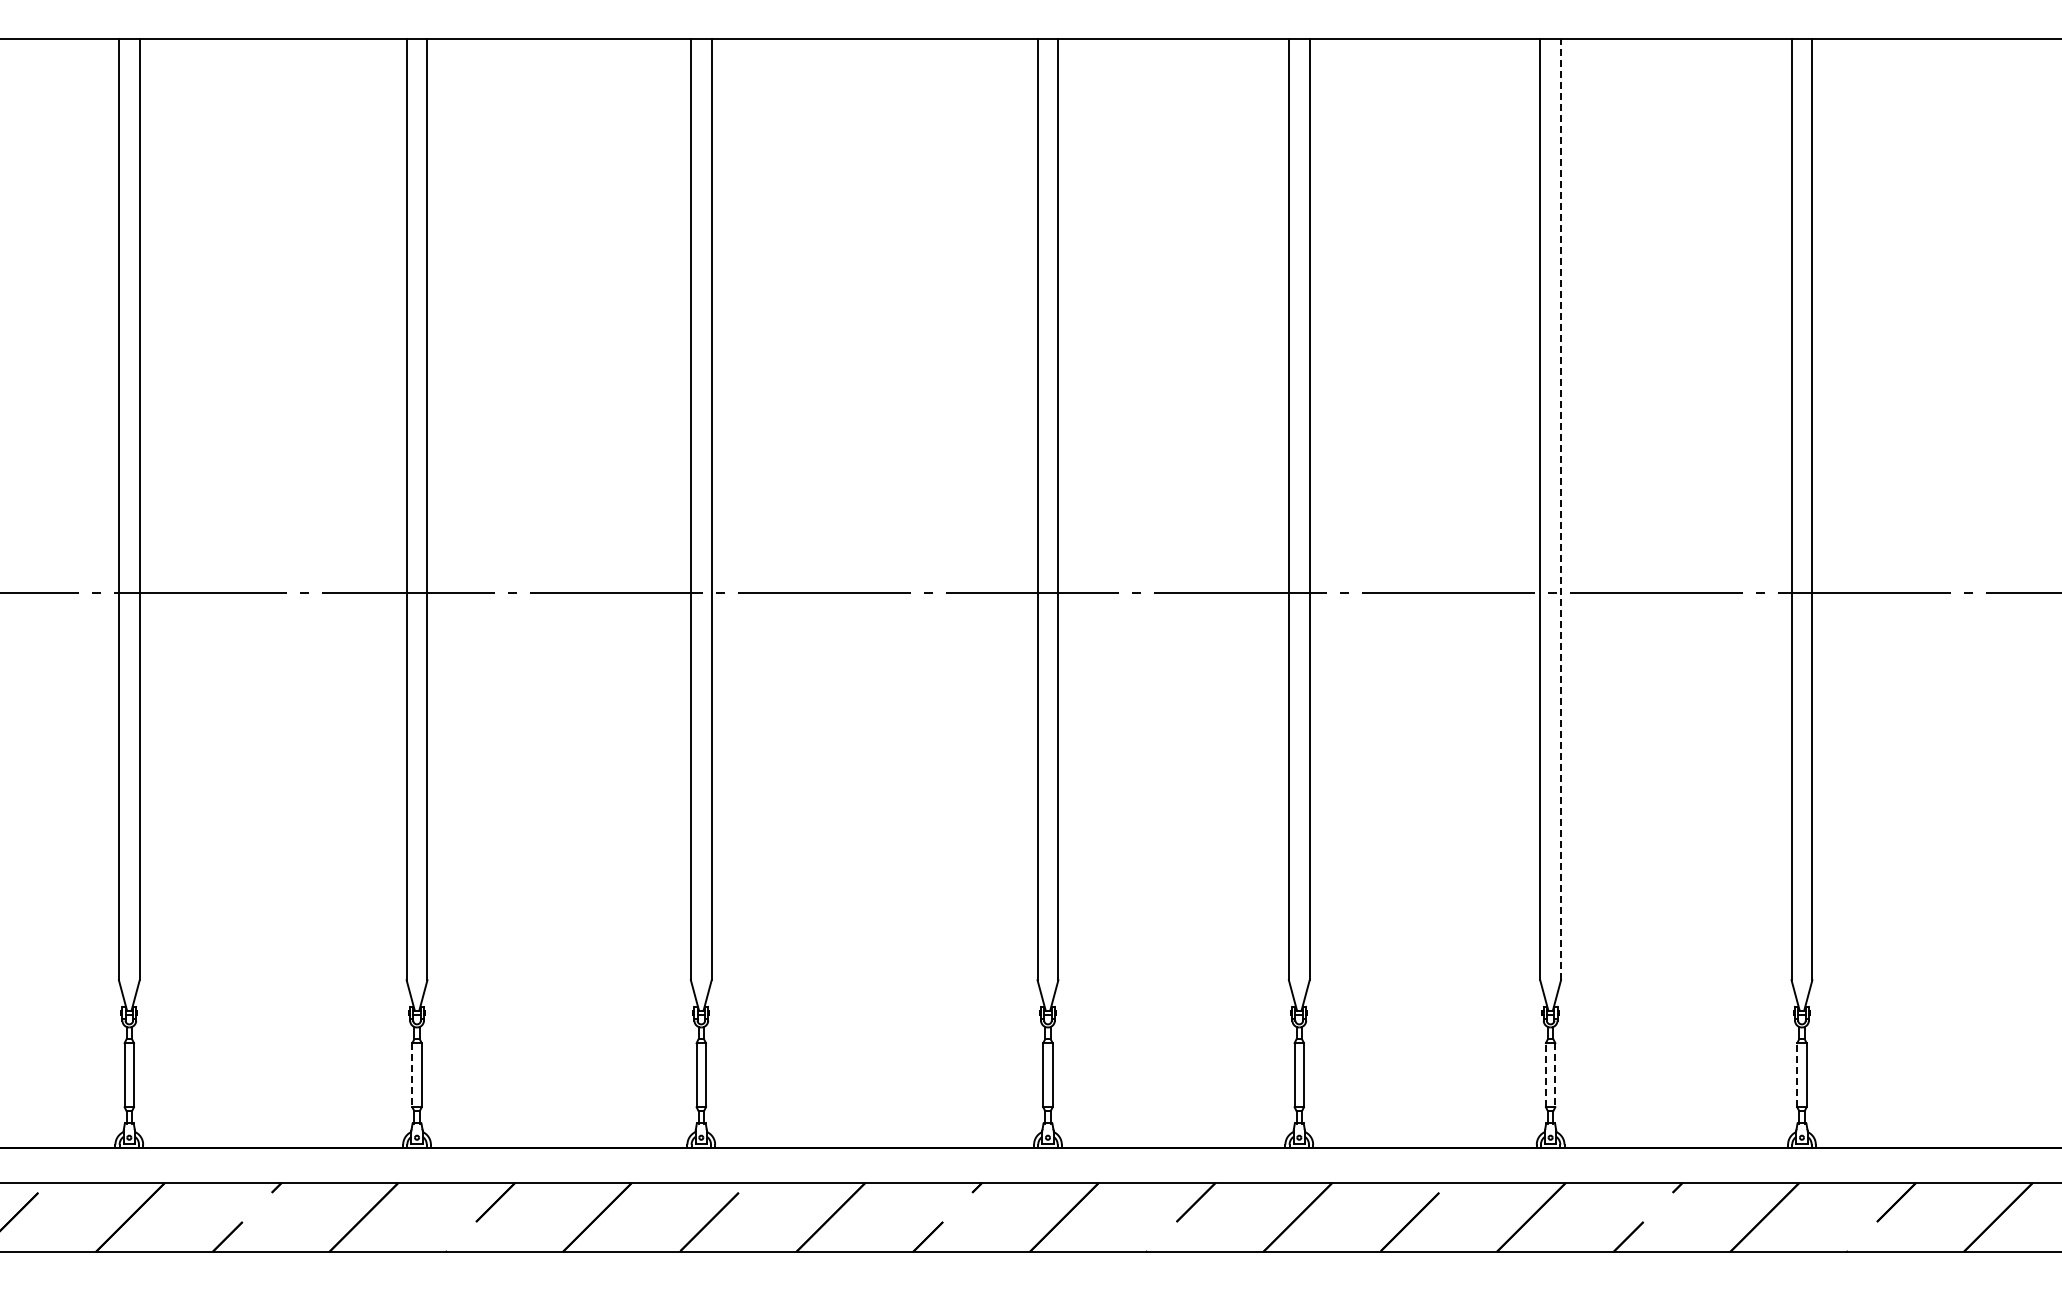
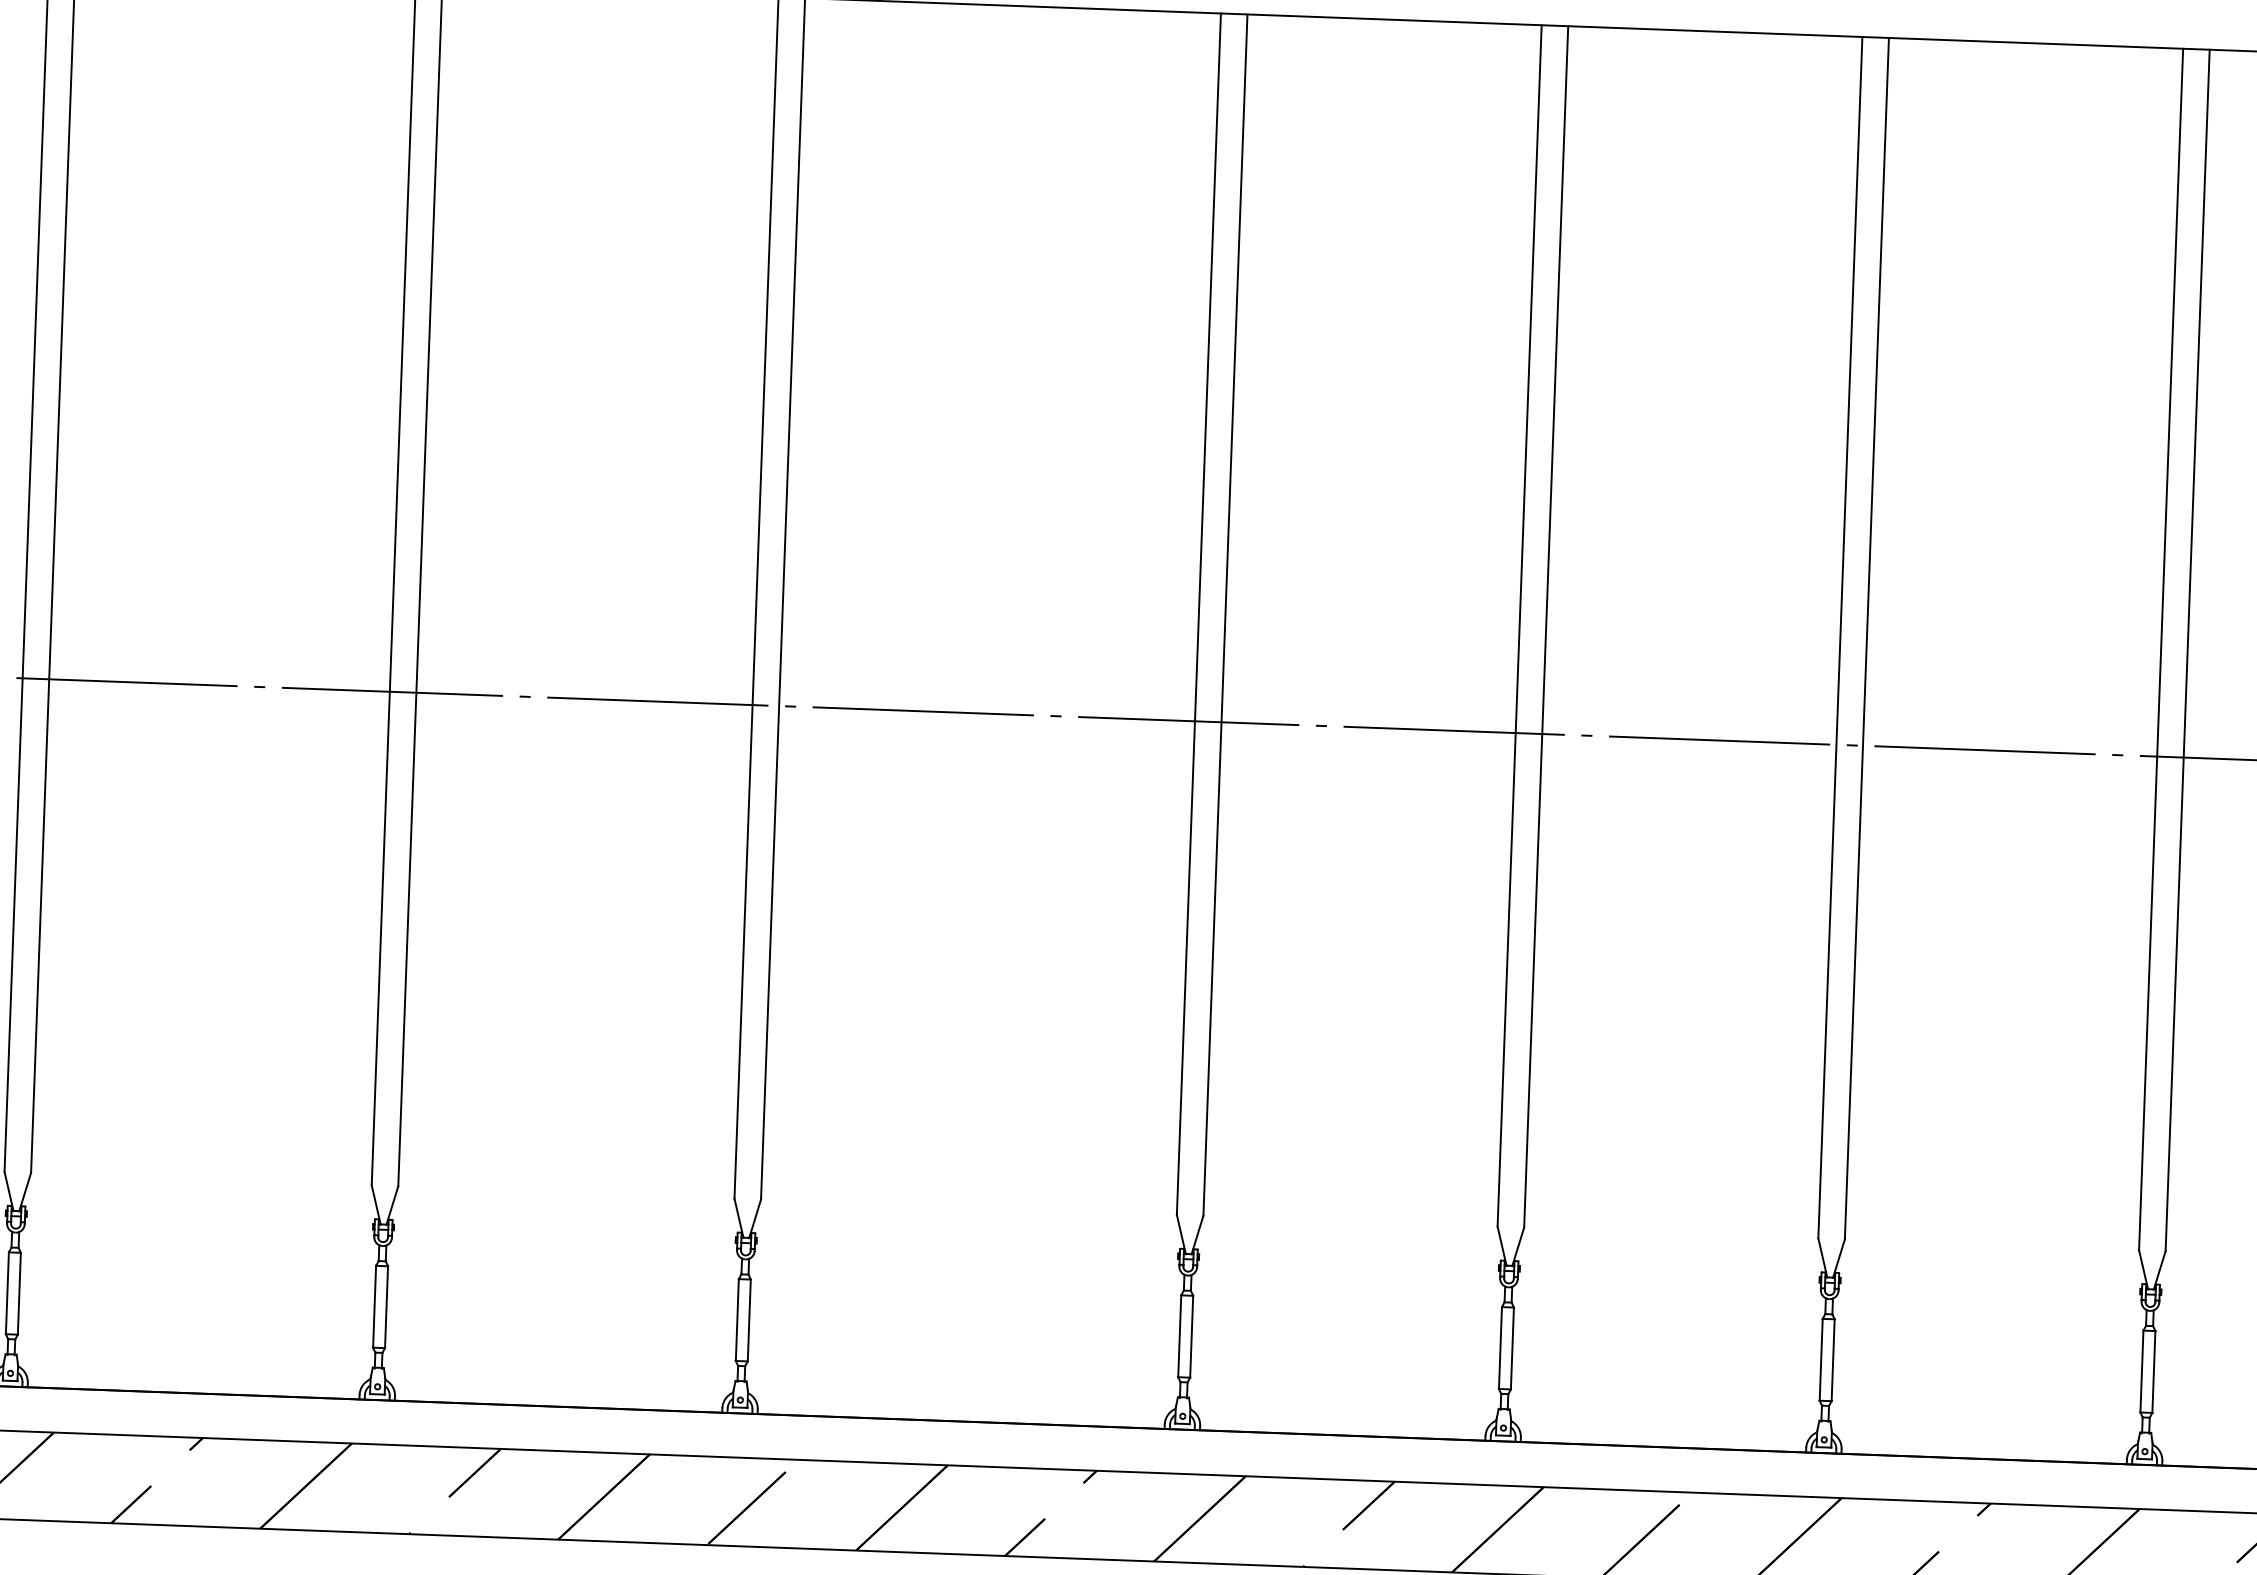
line: (1561, 509) -> (1867, 638), dashed -> solid
line: (1545, 1074) -> (1820, 1358), dashed -> solid
line: (1797, 1074) -> (2142, 1370), dashed -> solid
line: (412, 1075) -> (374, 1307), dashed -> solid
line: (1555, 1075) -> (1833, 1360), dashed -> solid

